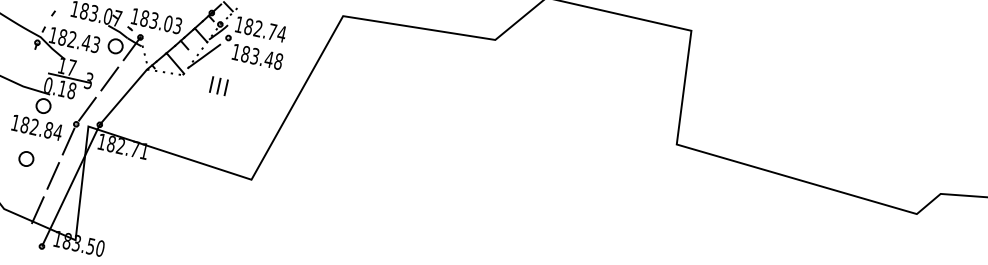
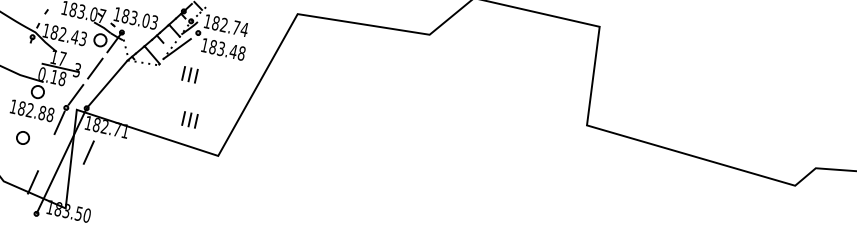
text: (57, 132) -> (50, 115), 182.84 -> 182.88
part: (218, 137) -> (189, 119), added
line: (52, 175) -> (88, 152), moved

